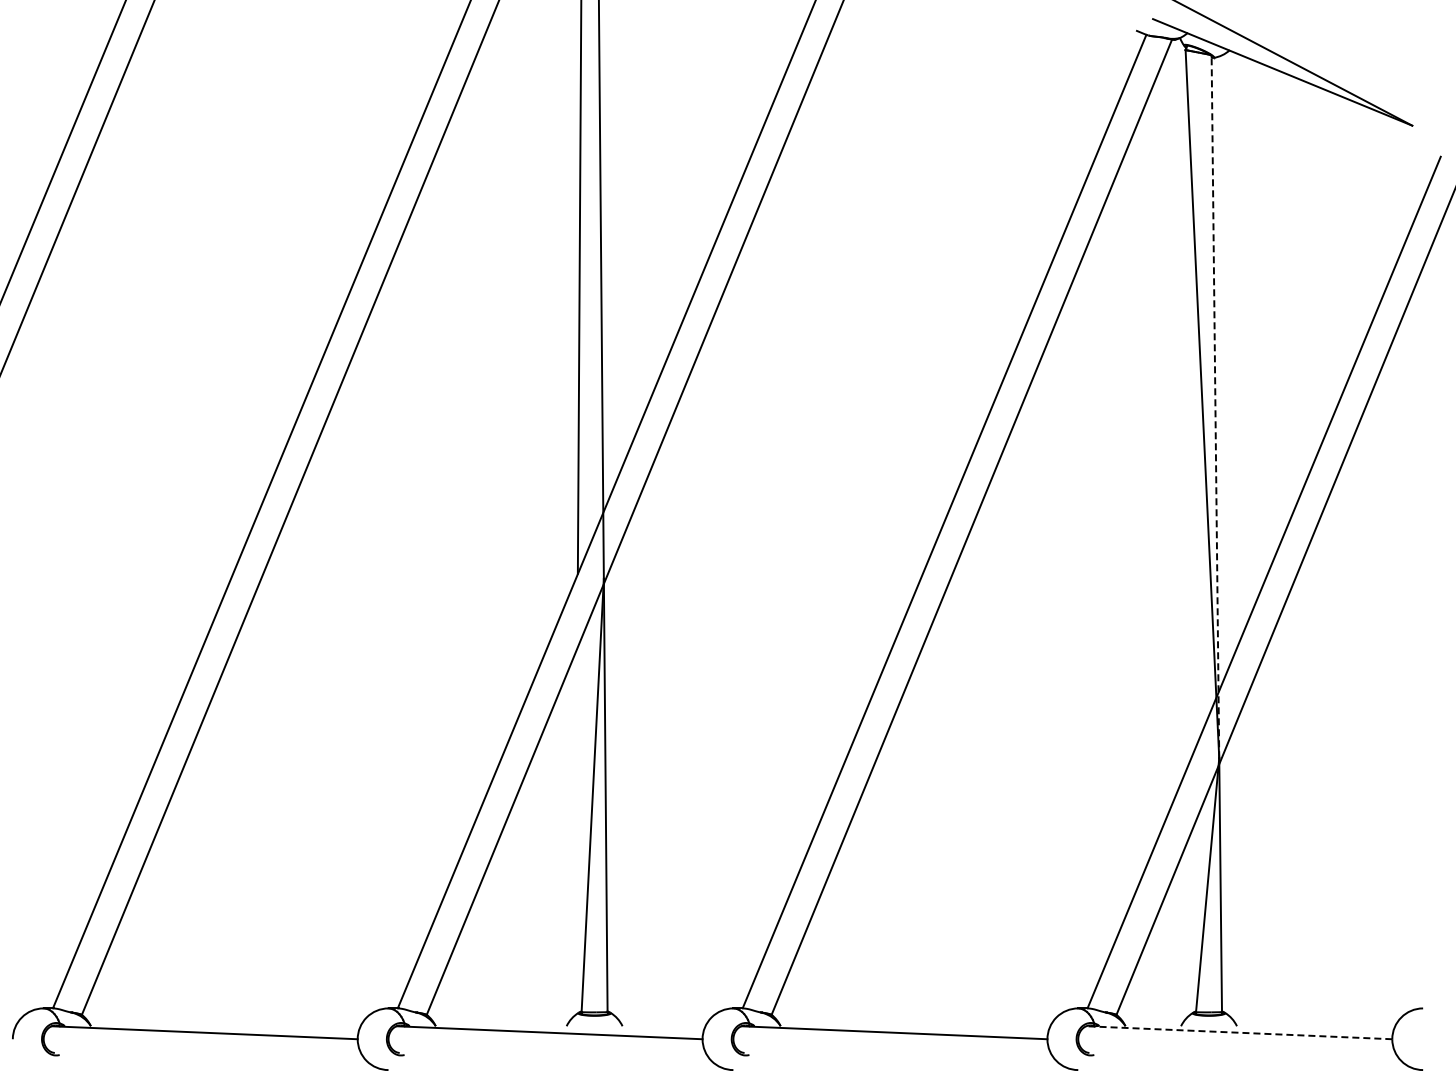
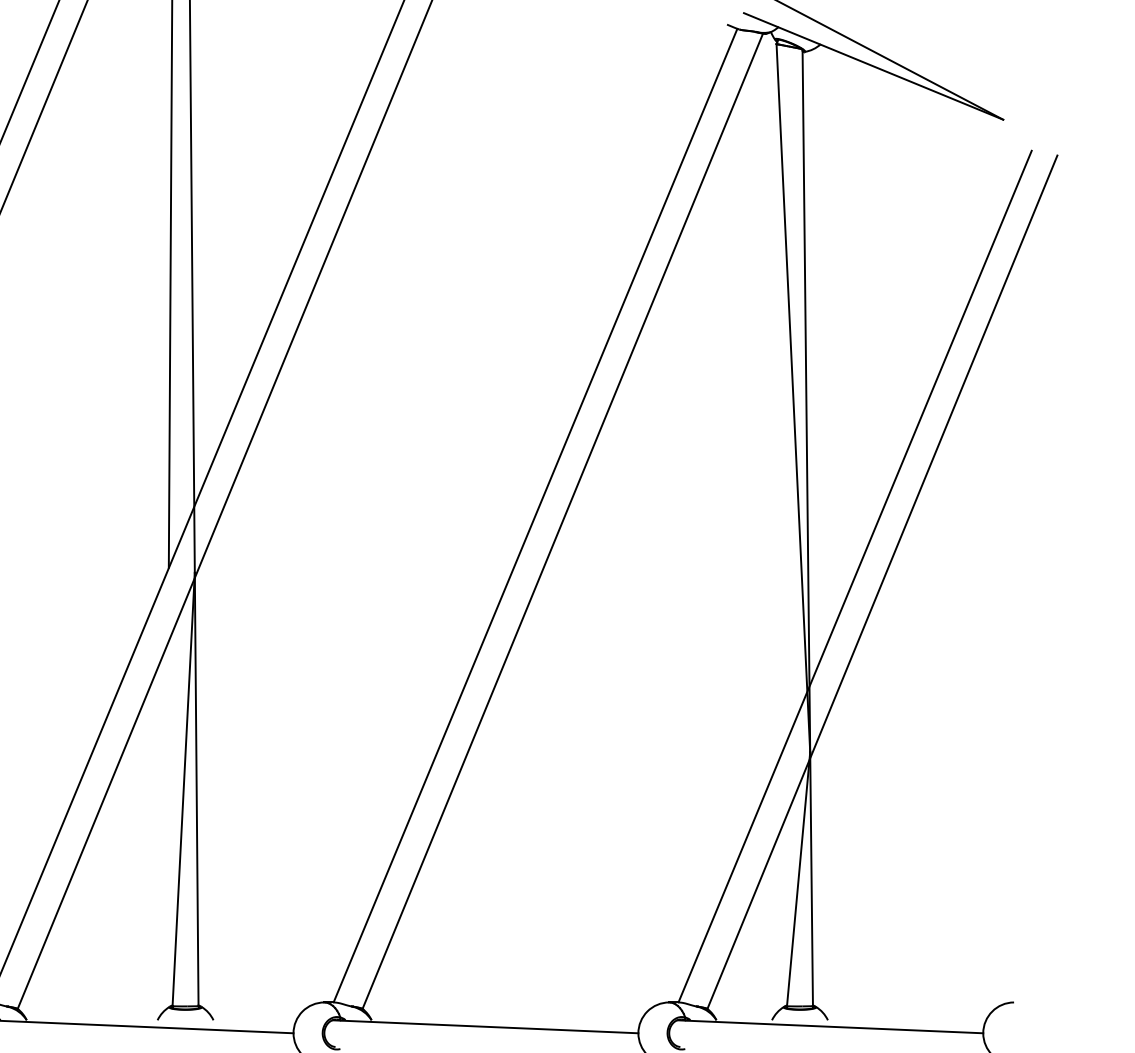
line: (1215, 406) -> (806, 400), dashed -> solid
line: (1238, 1032) -> (829, 1026), dashed -> solid

